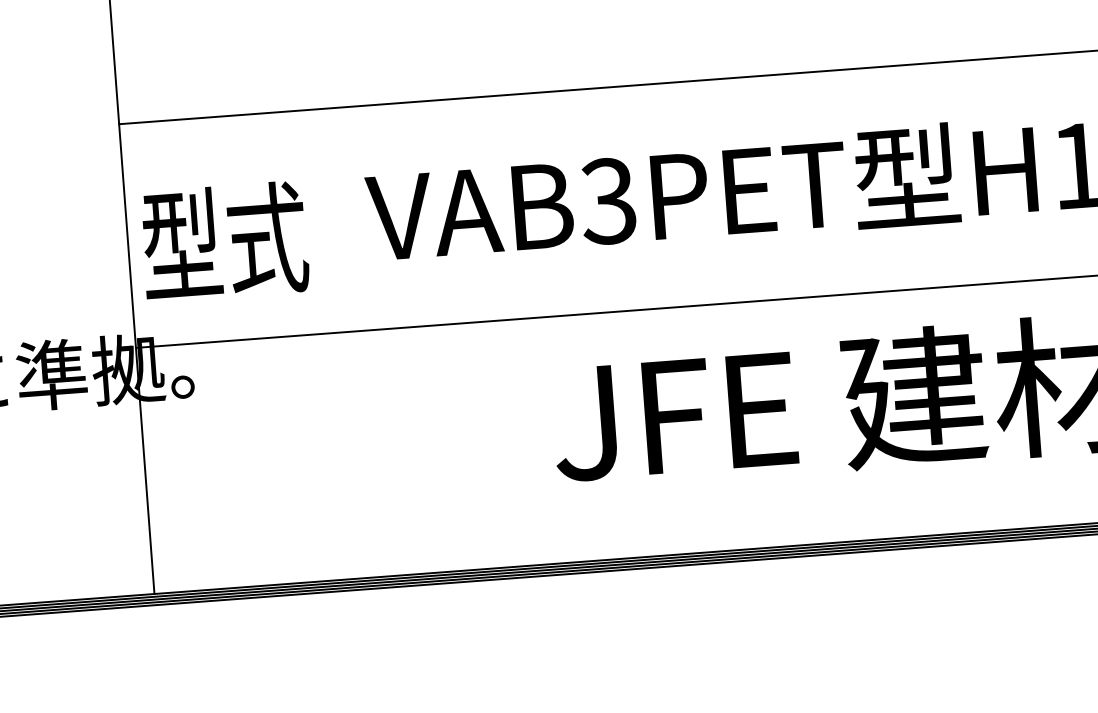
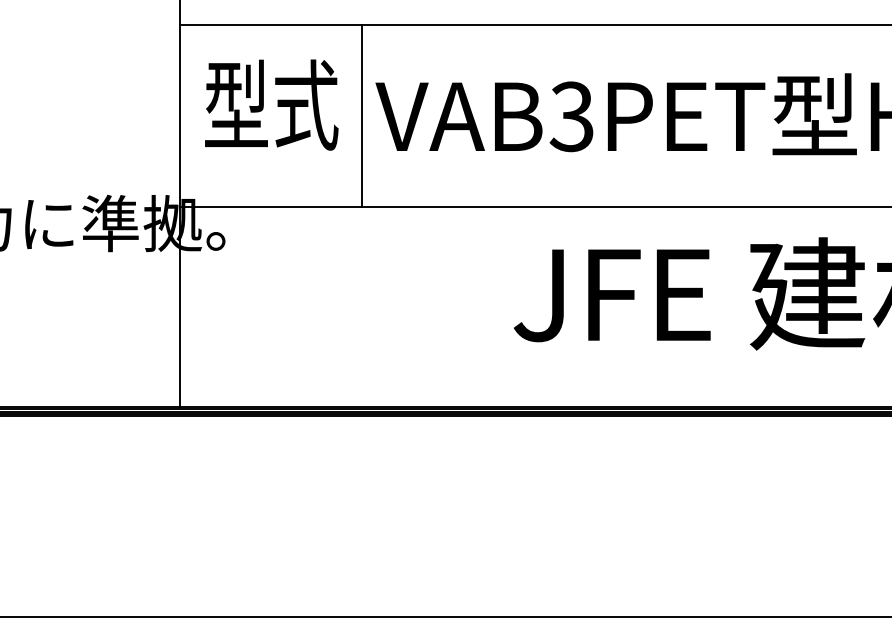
line: (351, 219) -> (362, 115), added
text: (224, 240) -> (271, 104), moved

